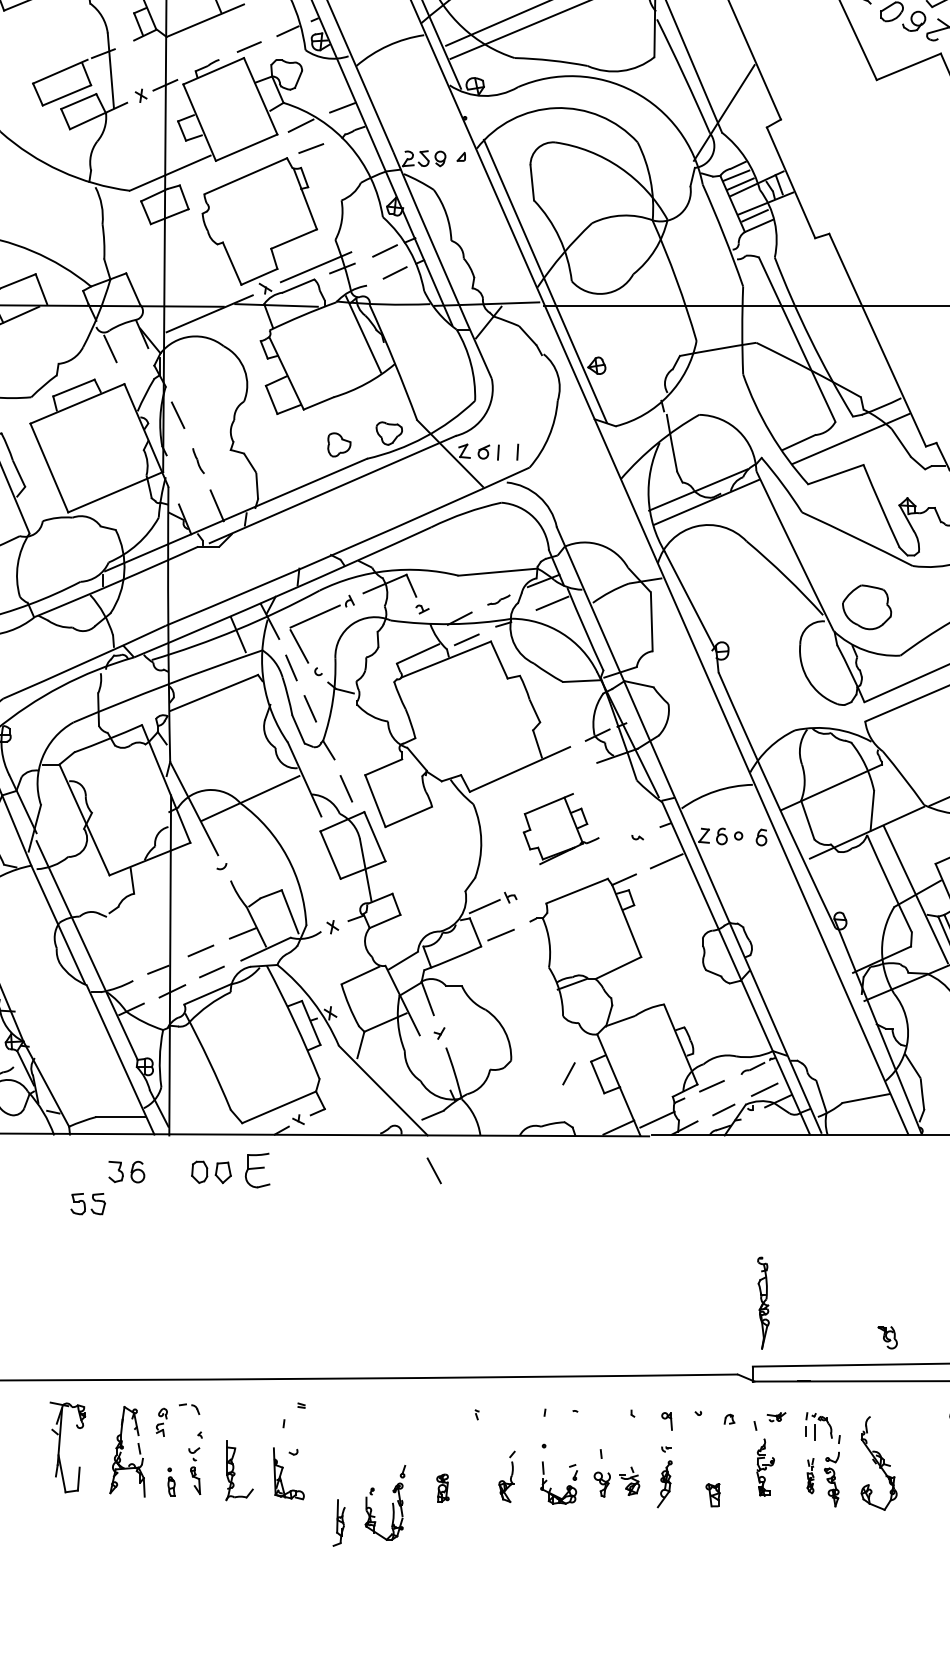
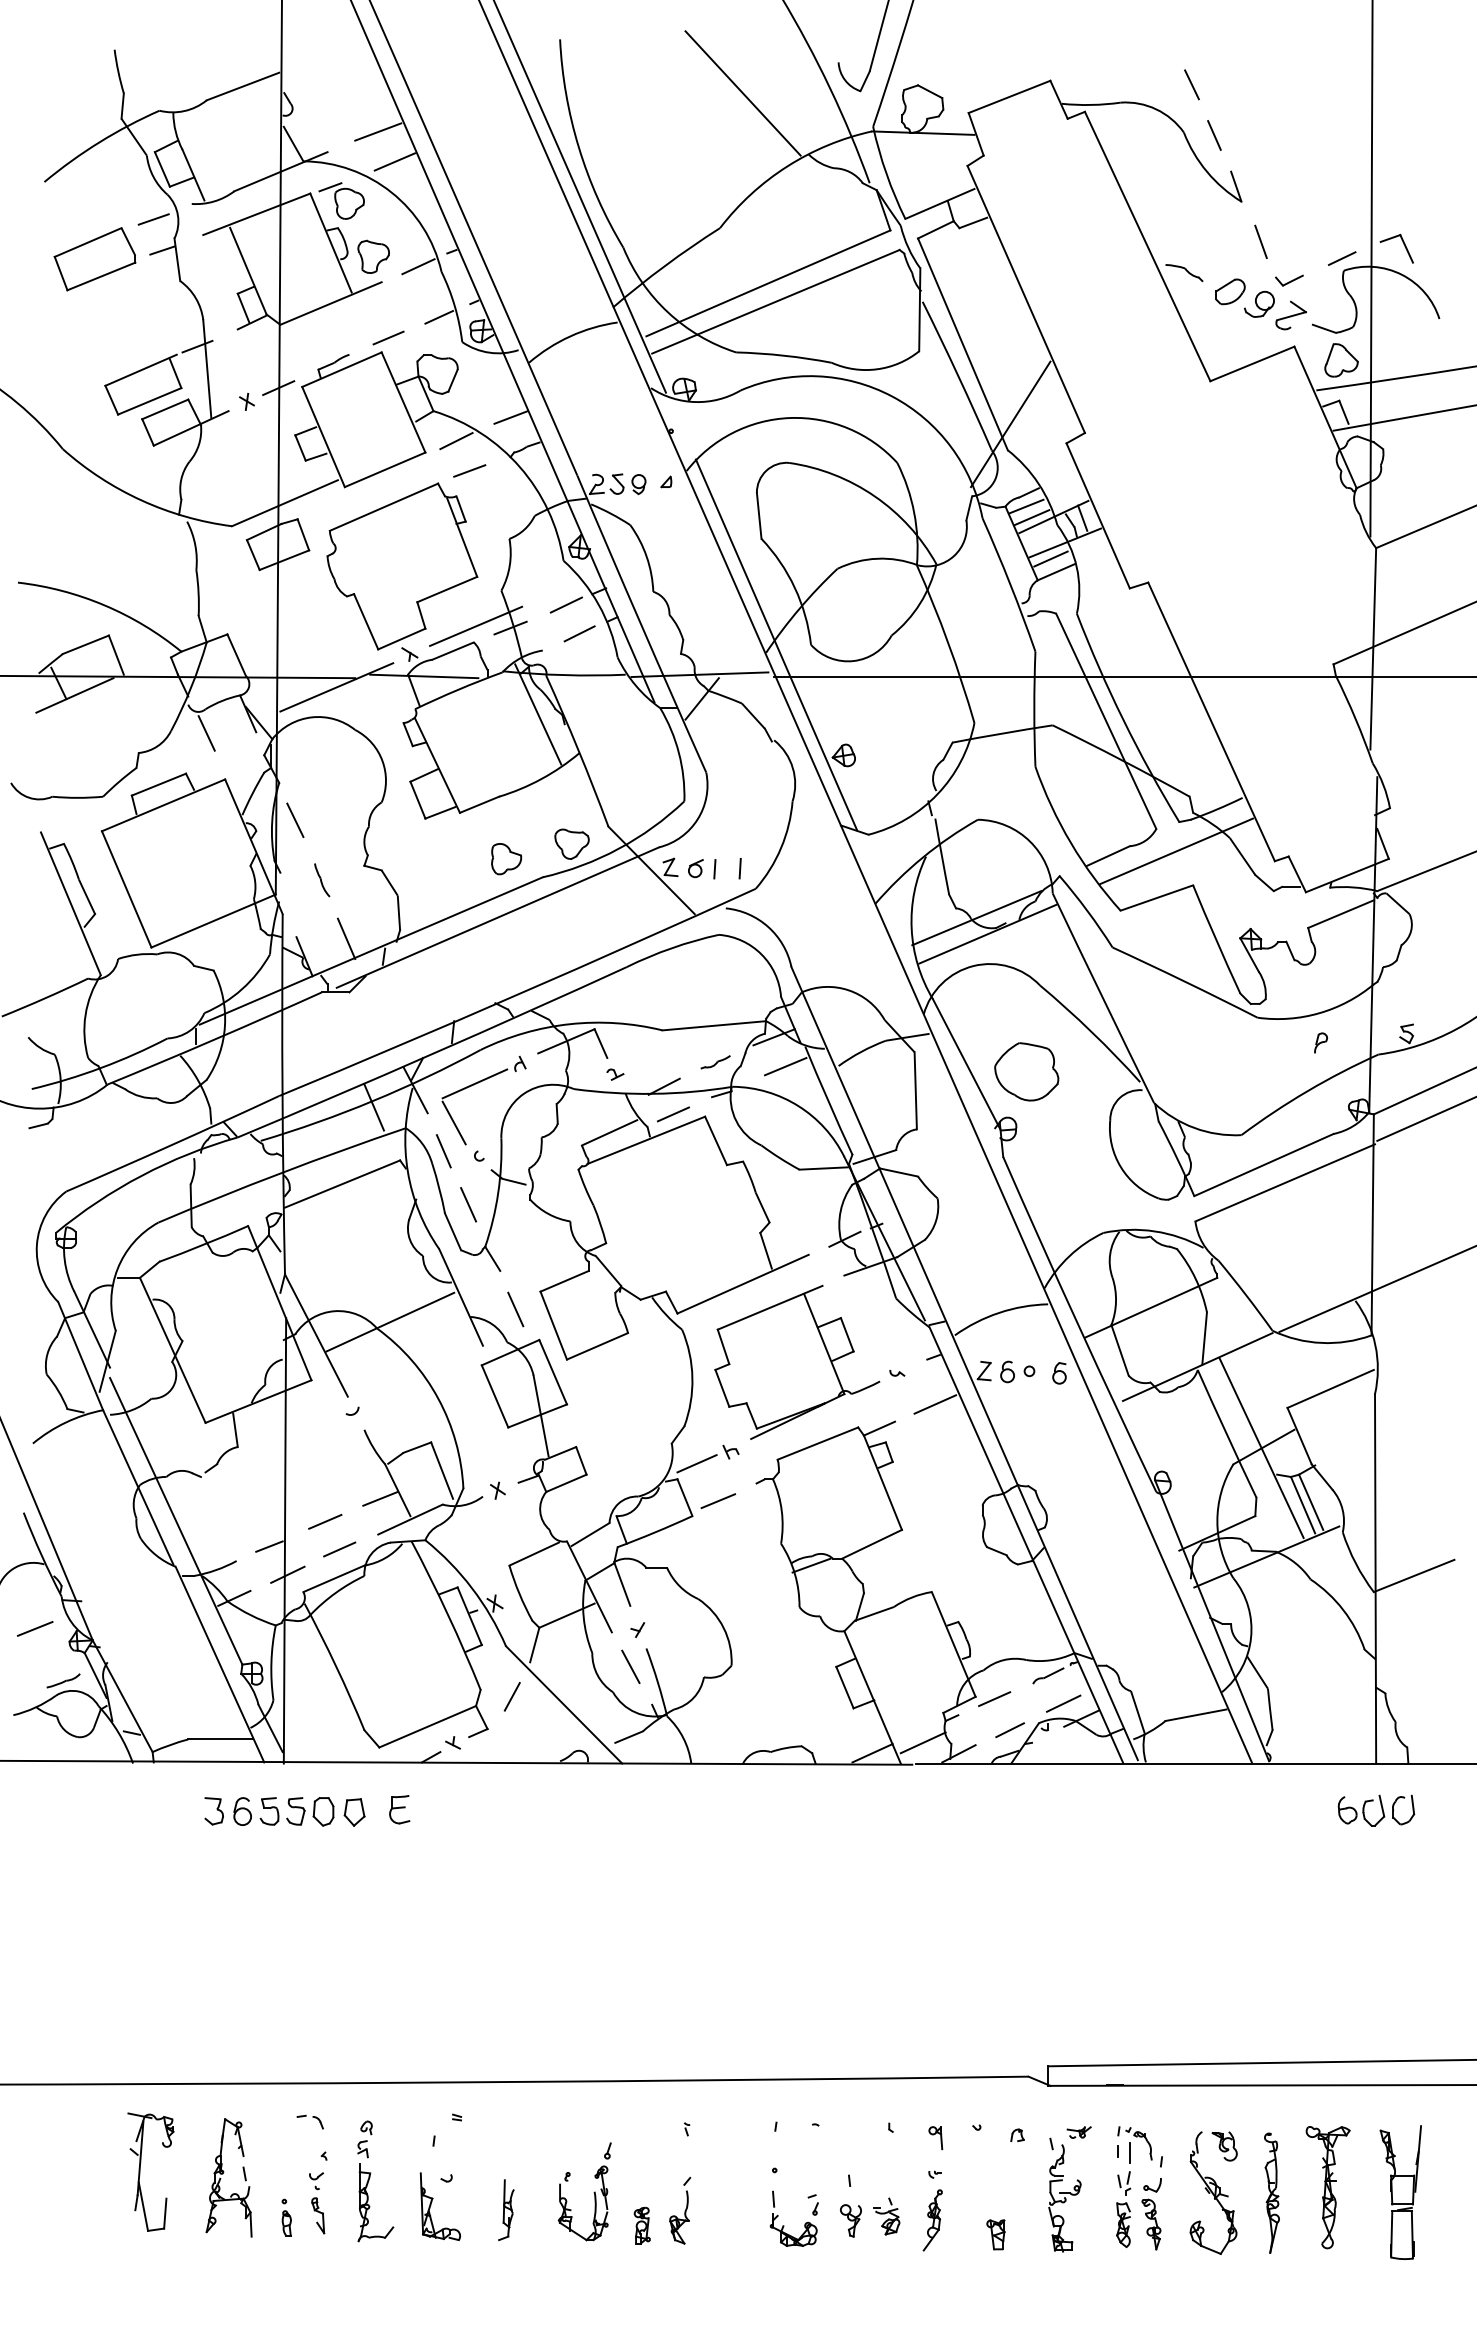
part: (866, 607) -> (1026, 1071), moved
part: (561, 828) -> (797, 1361), size x1.67
line: (568, 1073) -> (511, 1696), moved
part: (257, 1170) -> (399, 1809), size x0.62
line: (433, 1170) -> (630, 1666), moved
part: (88, 1204) -> (282, 1811), moved
part: (763, 1302) -> (1271, 2192), moved
part: (887, 1337) -> (1224, 2146), moved
part: (161, 1422) -> (364, 2139), moved
part: (765, 1467) -> (1064, 2198), size x1.43
part: (810, 1475) -> (1123, 2209), size x1.67
part: (507, 1476) -> (680, 2210), moved
part: (391, 1503) -> (593, 2192), moved
part: (339, 1523) -> (506, 2210), moved

